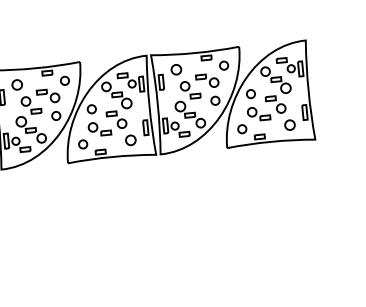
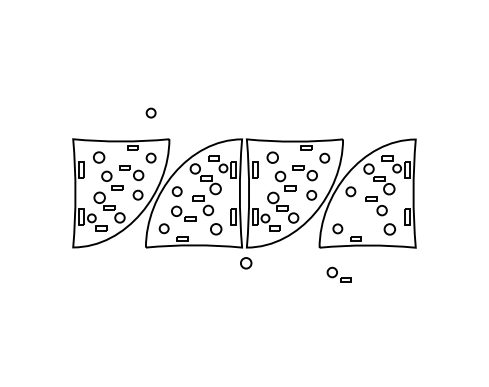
part: (60, 39) -> (150, 112), added
part: (258, 113) -> (338, 274), moved
part: (161, 169) -> (246, 263), added

